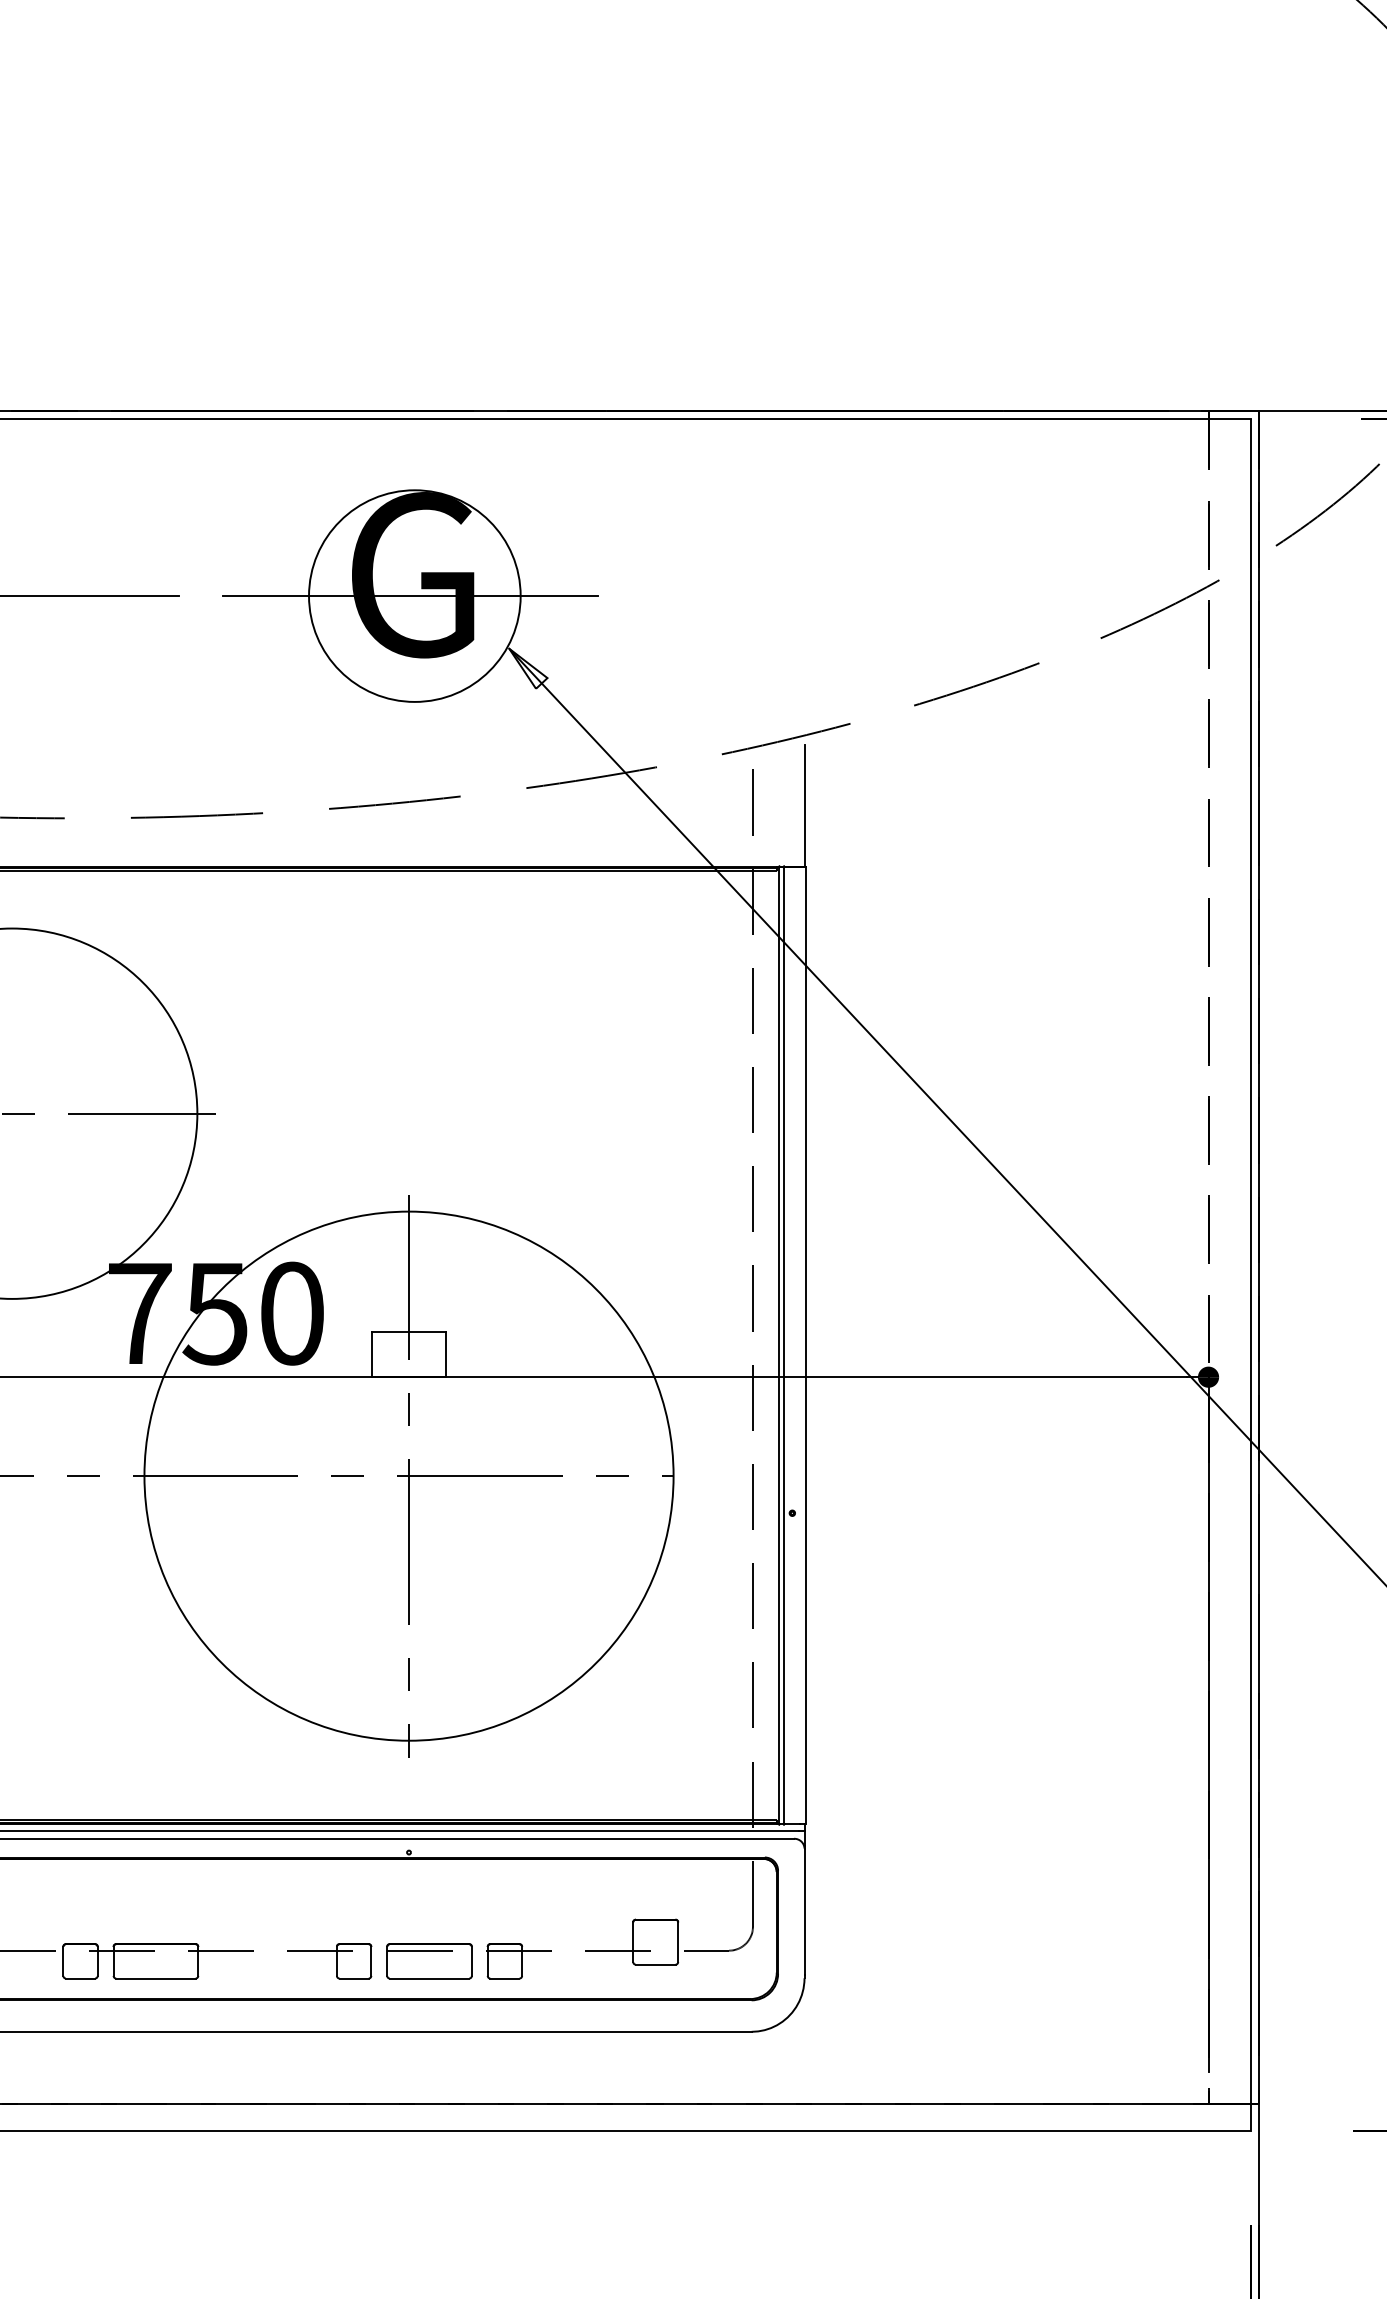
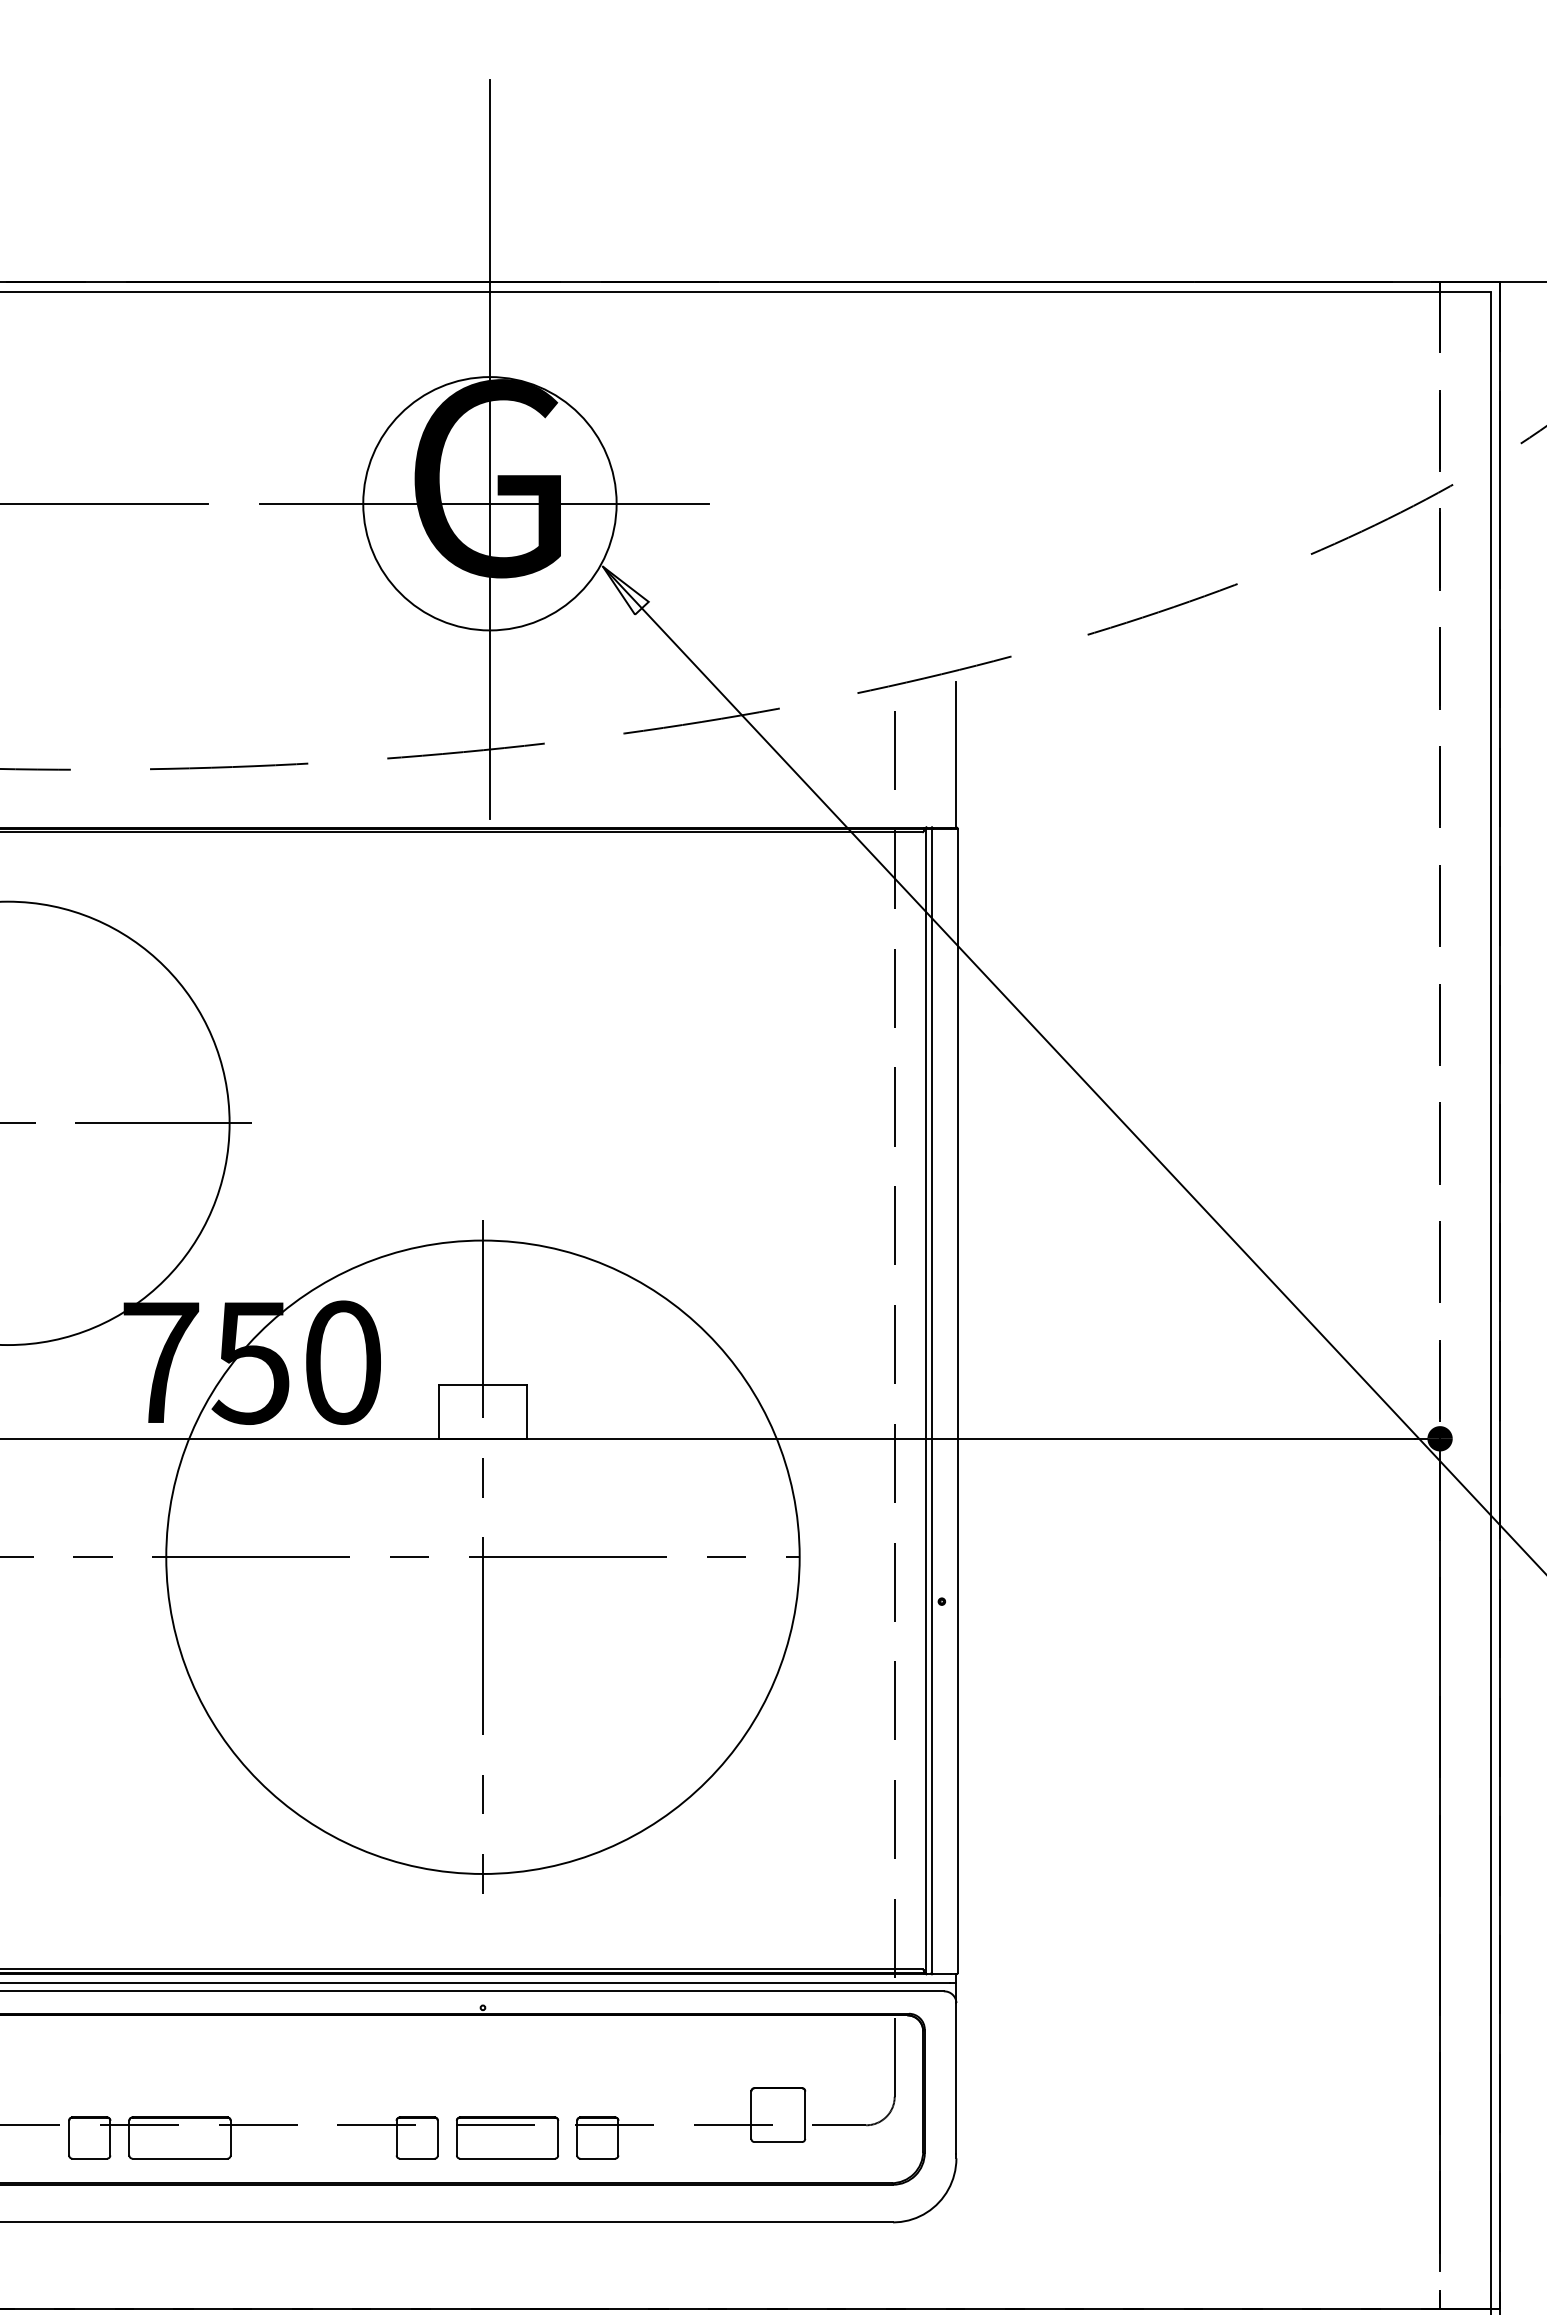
line: (414, 550) -> (489, 449), added

